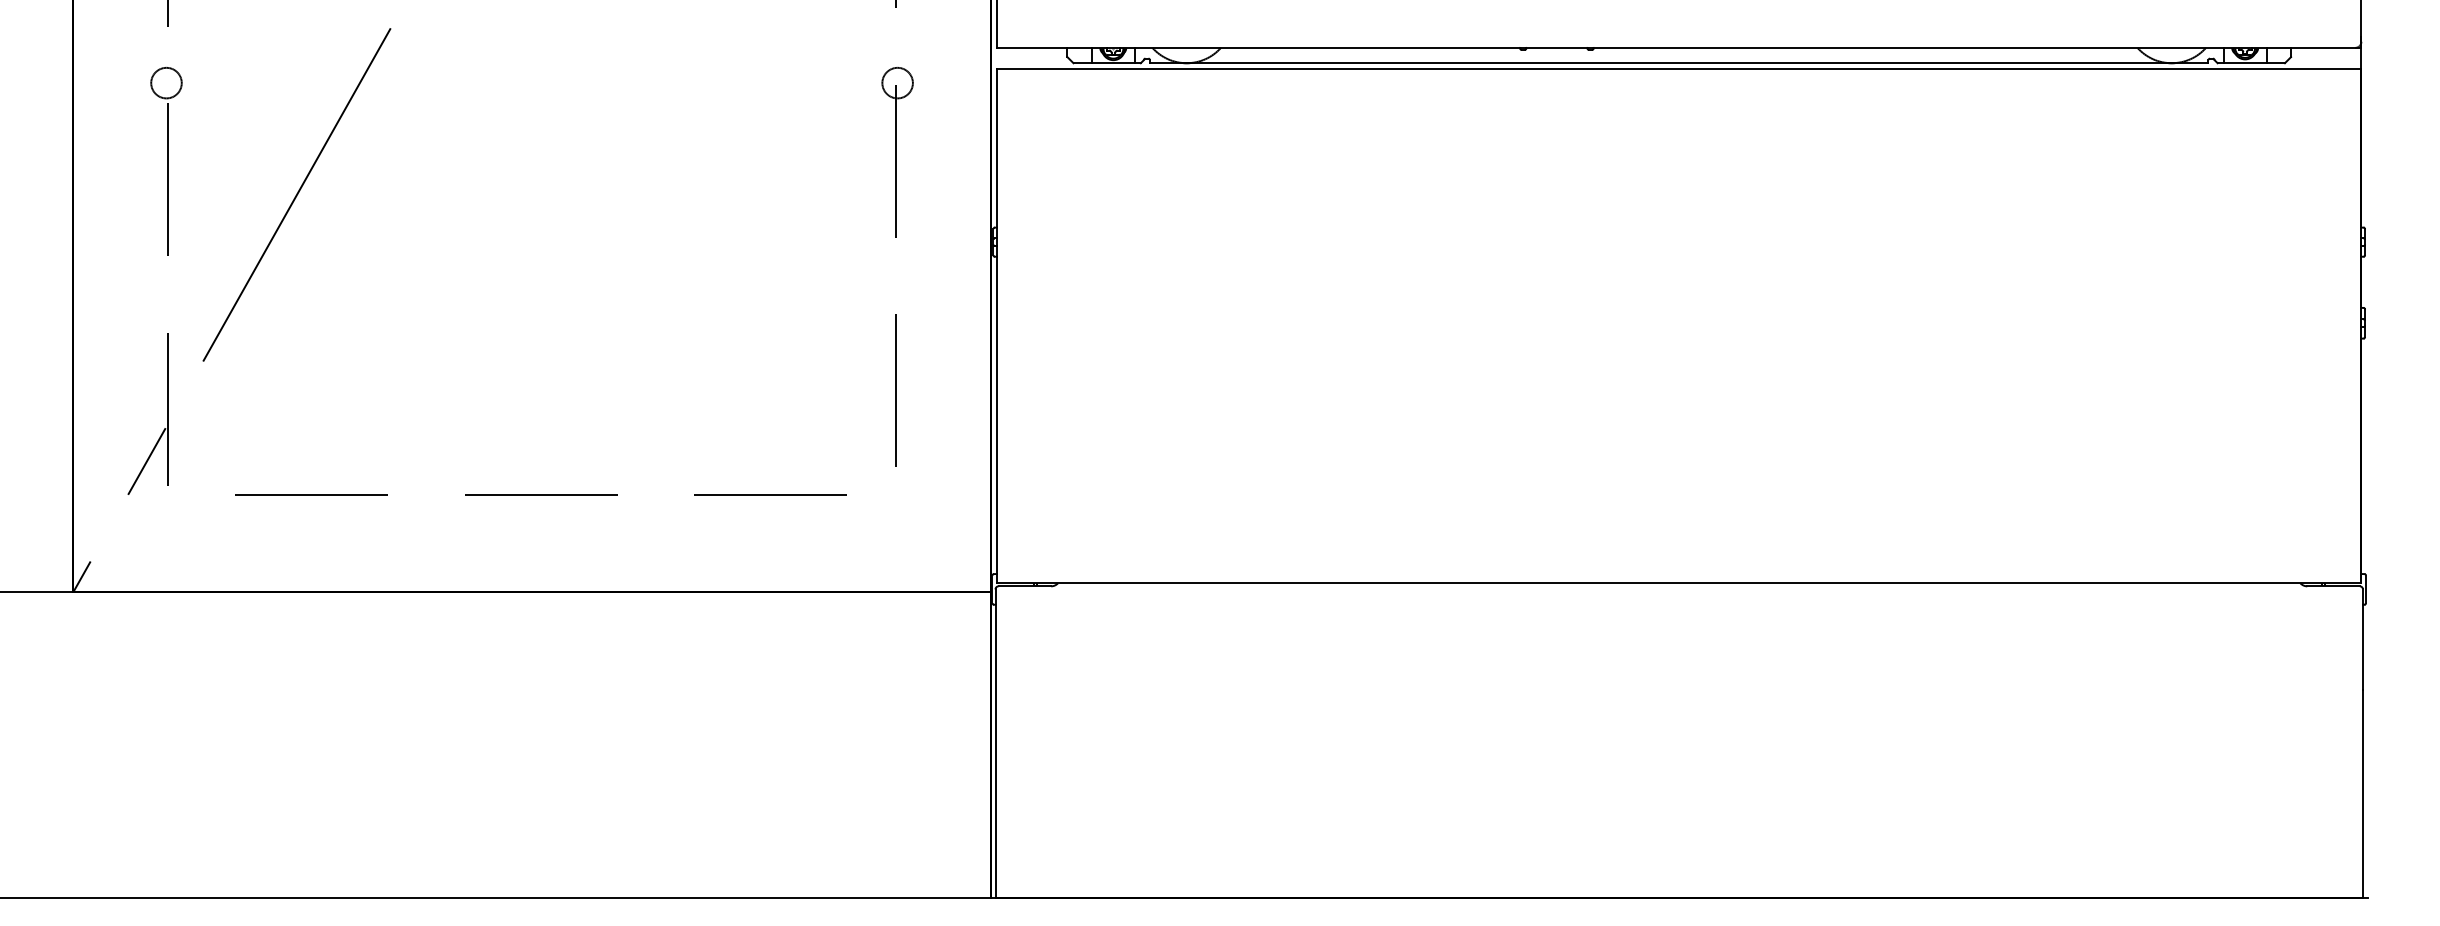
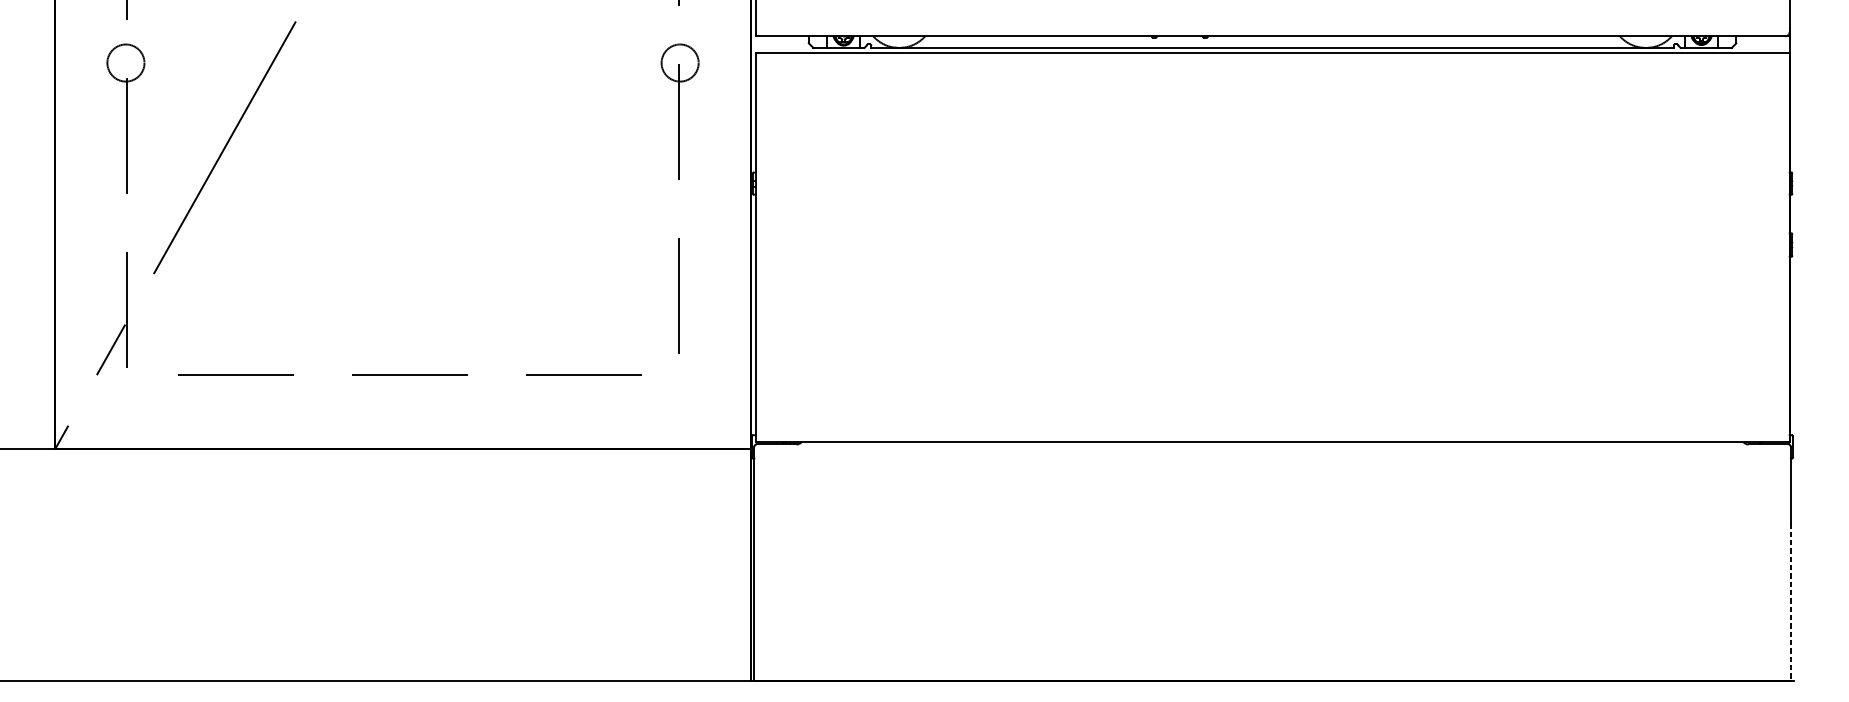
circle: (166, 82) -> (125, 62), size x1.6
circle: (897, 82) -> (680, 62), size x1.6
line: (2362, 794) -> (1790, 602), solid -> dashed

